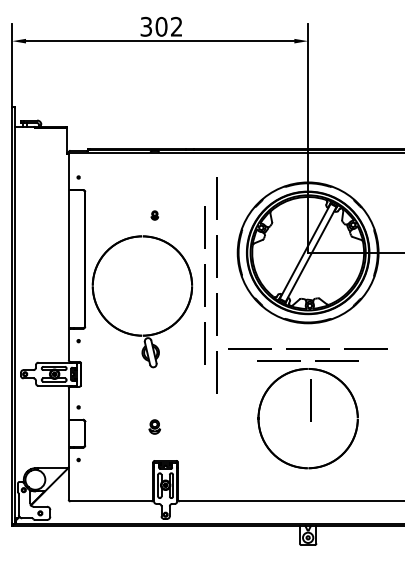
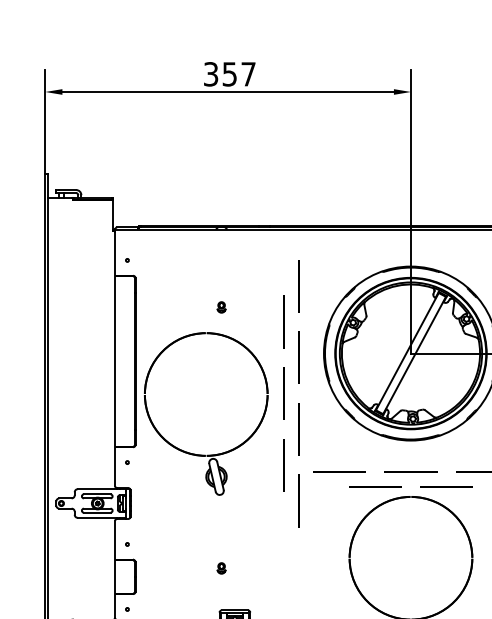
text: (168, 26) -> (238, 73), 302 -> 357
line: (310, 400) -> (413, 535), removed
part: (154, 426) -> (221, 568), size x0.62

